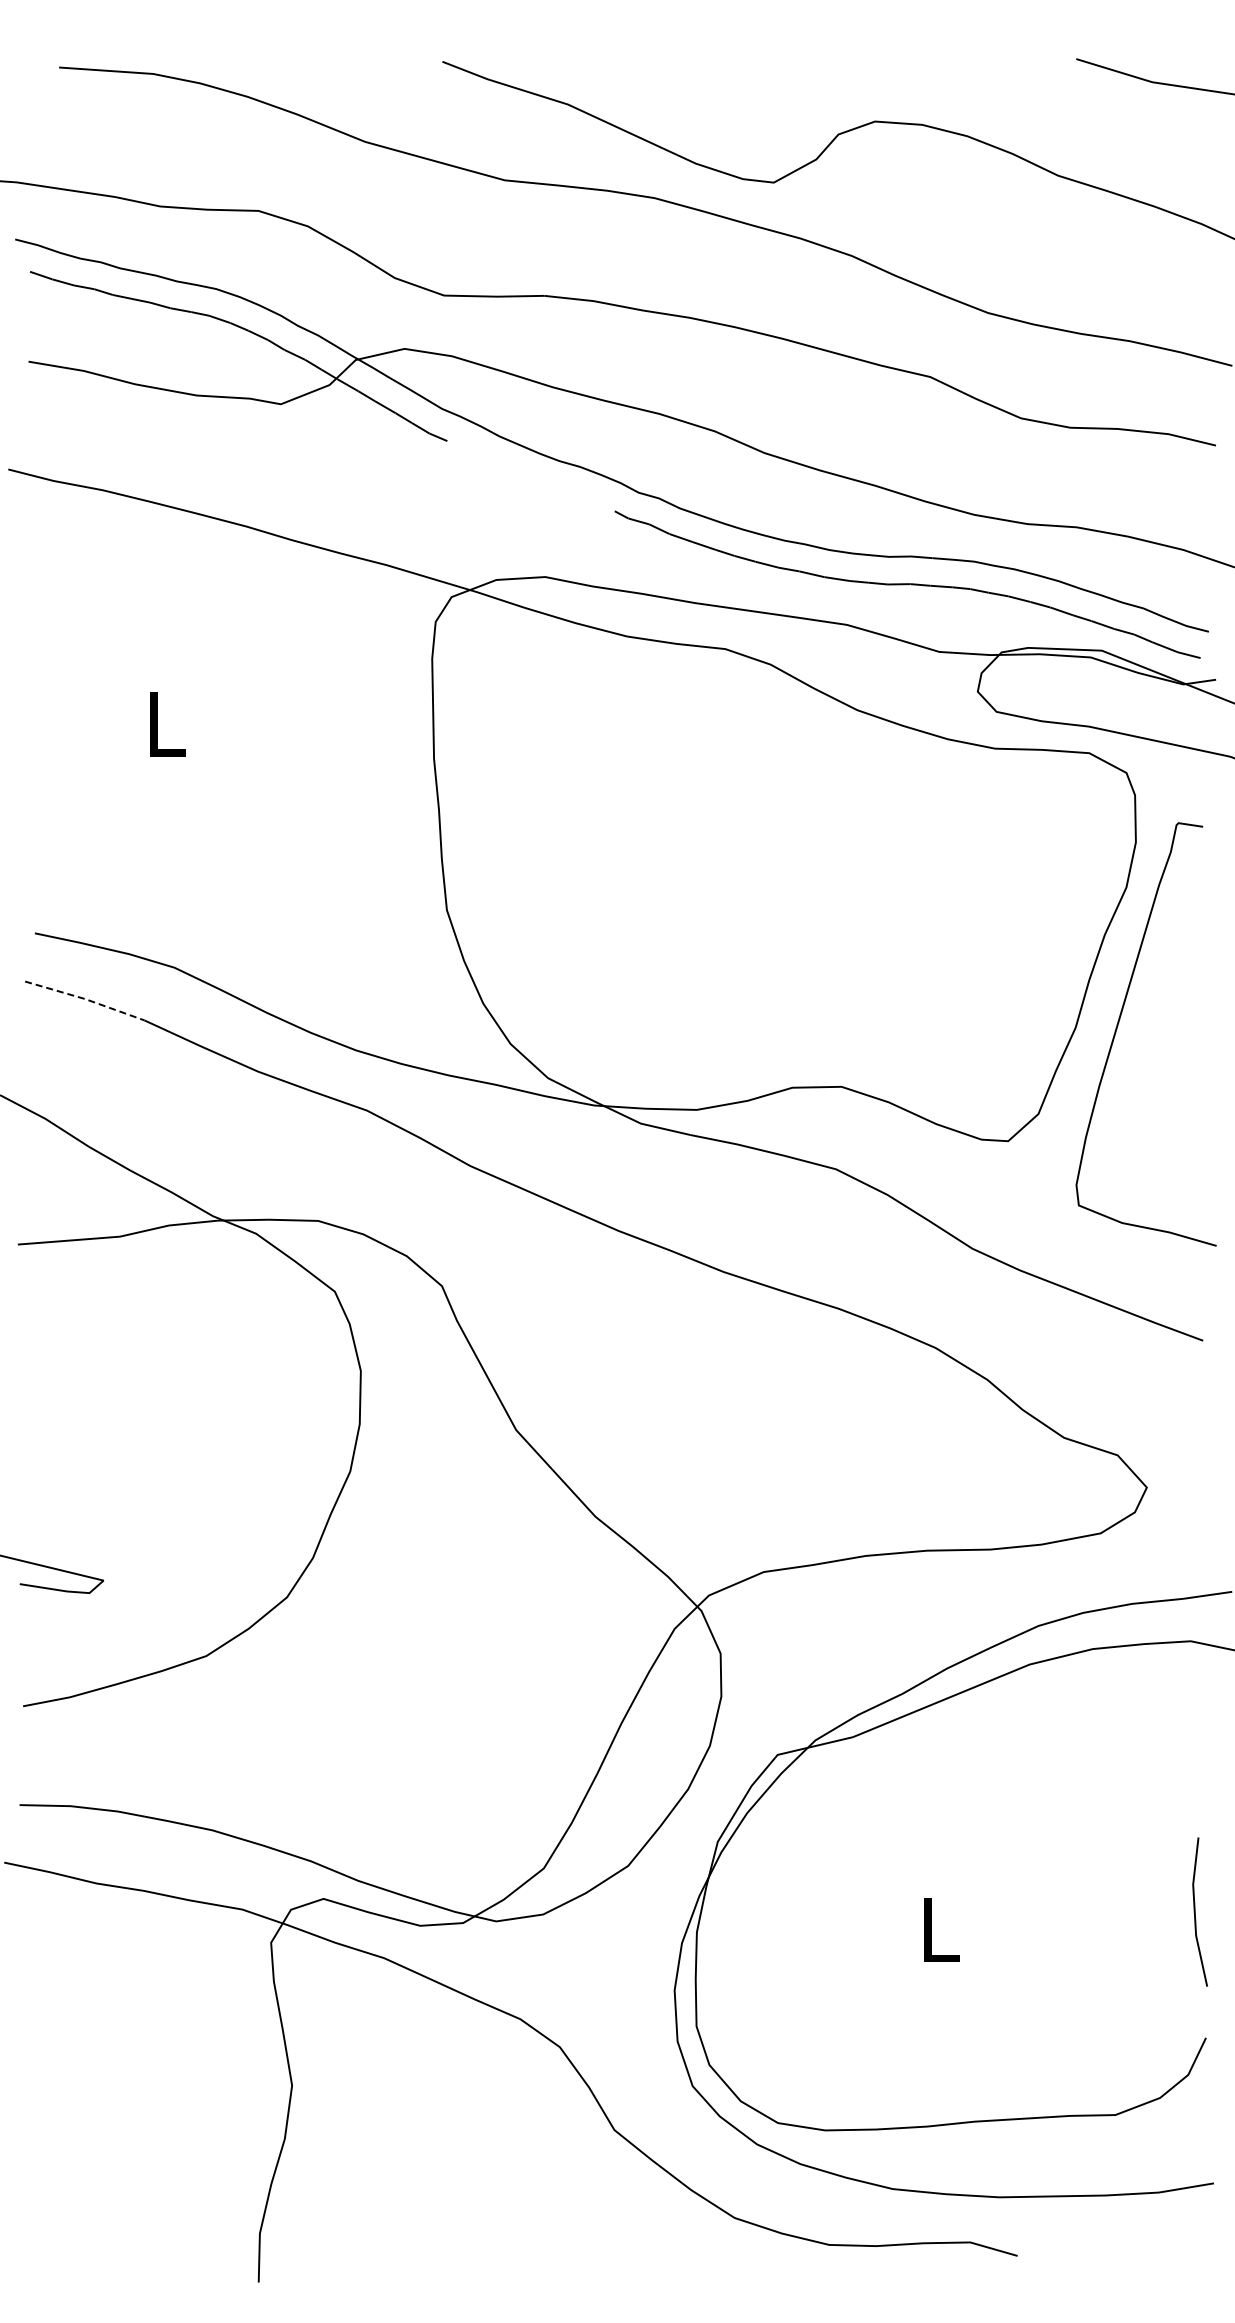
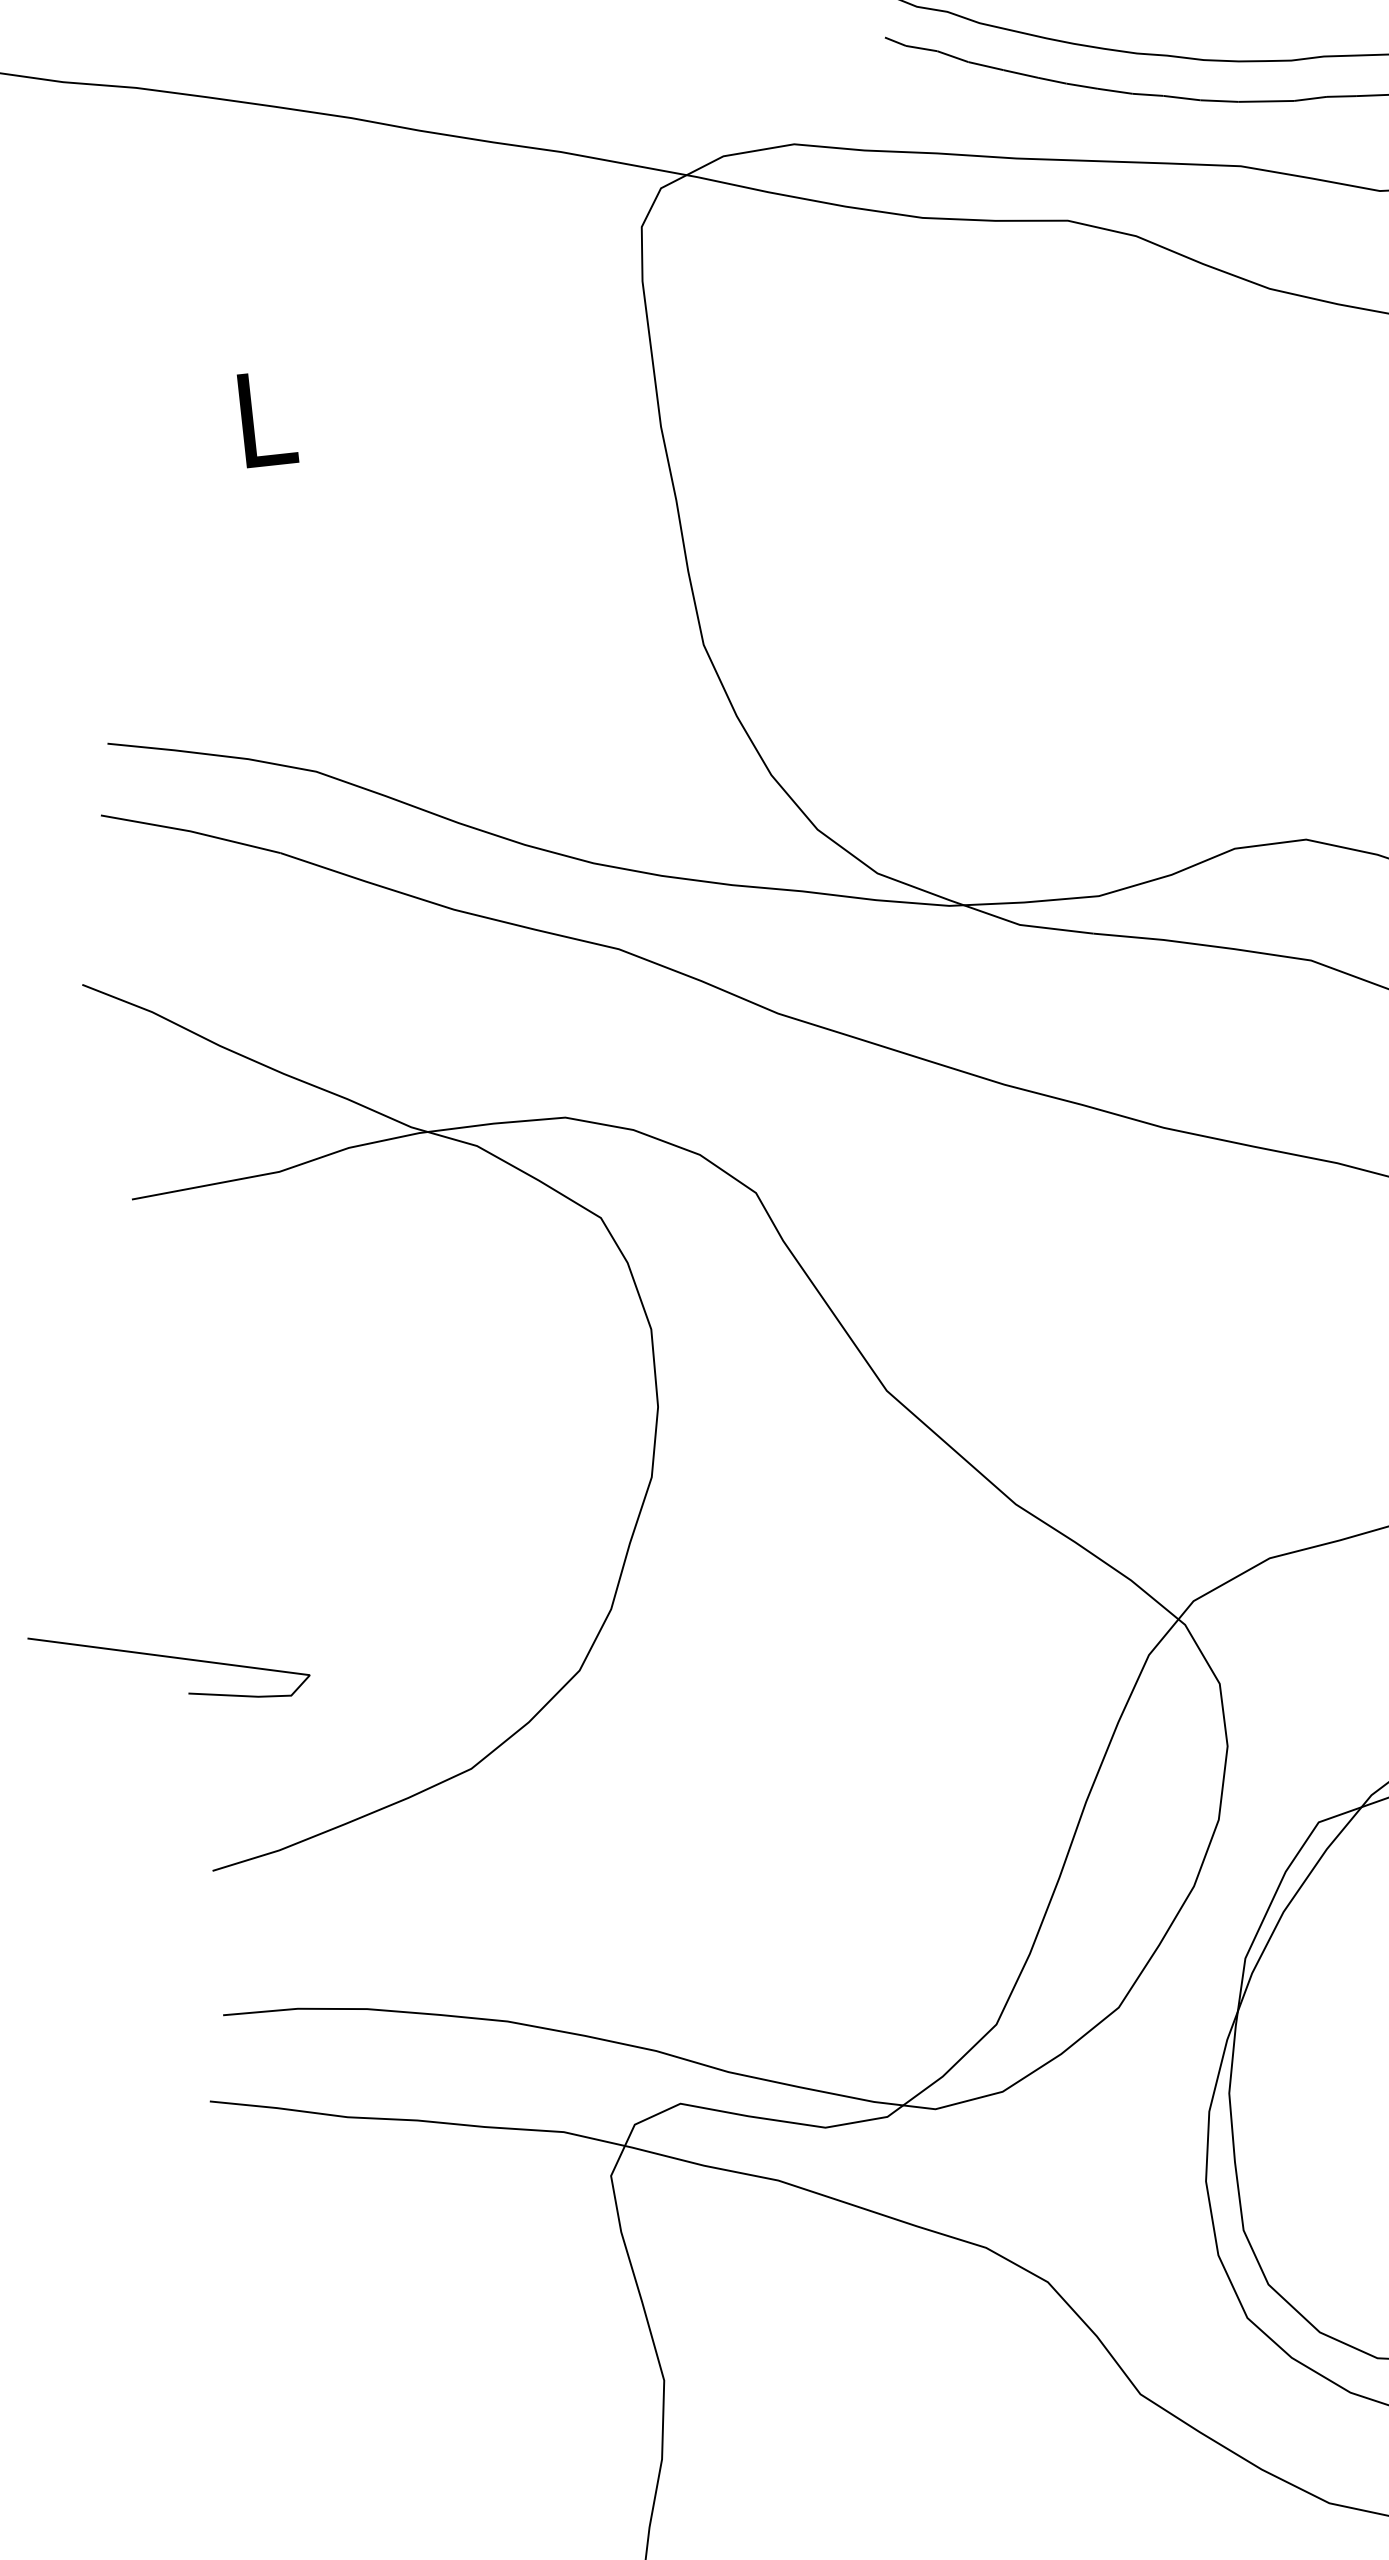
line: (84, 998) -> (190, 830), dashed -> solid

